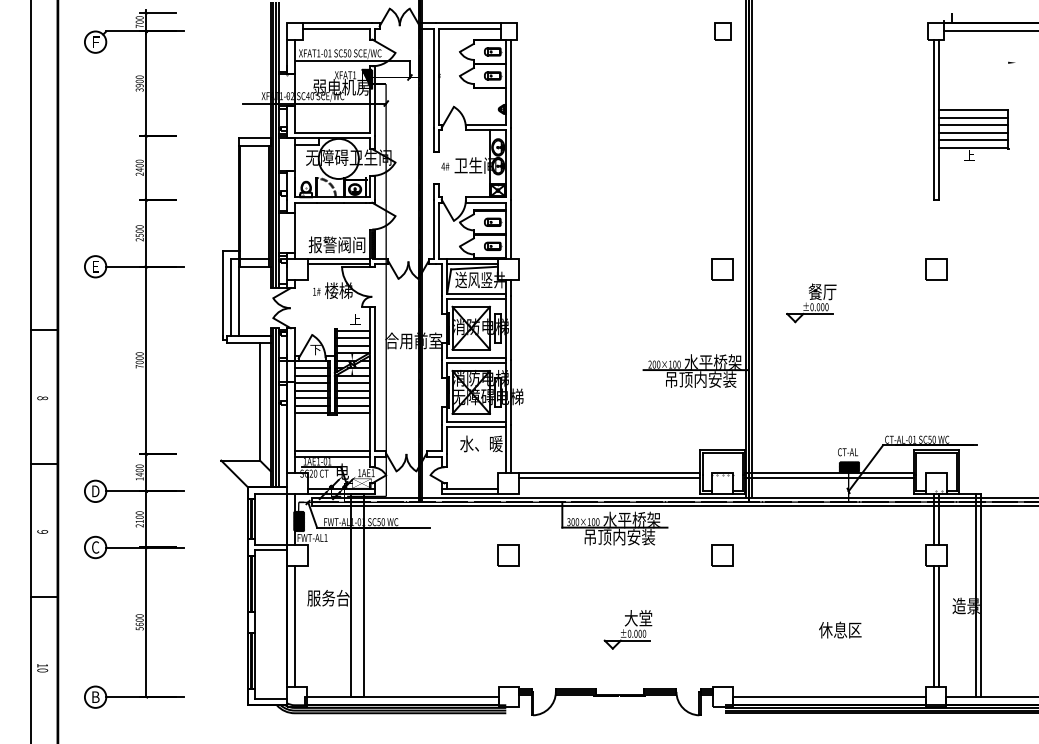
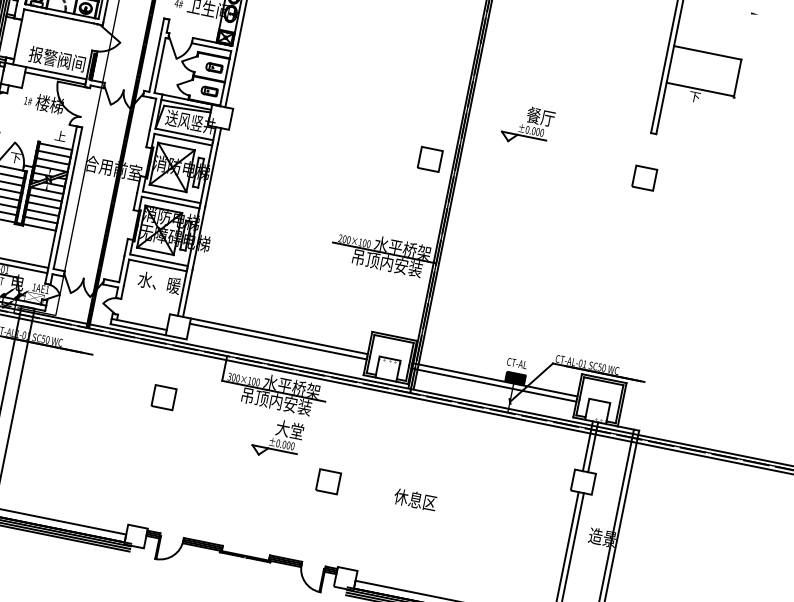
line: (973, 117) -> (706, 60), removed
line: (973, 125) -> (704, 67), removed
line: (973, 132) -> (703, 74), removed
line: (973, 140) -> (701, 82), removed
text: (969, 155) -> (694, 96), 上 -> 下
part: (936, 269) -> (644, 178), moved
part: (811, 303) -> (527, 126), moved
part: (722, 555) -> (328, 481), moved
part: (627, 629) -> (276, 438), moved
text: (840, 629) -> (415, 499), moved

